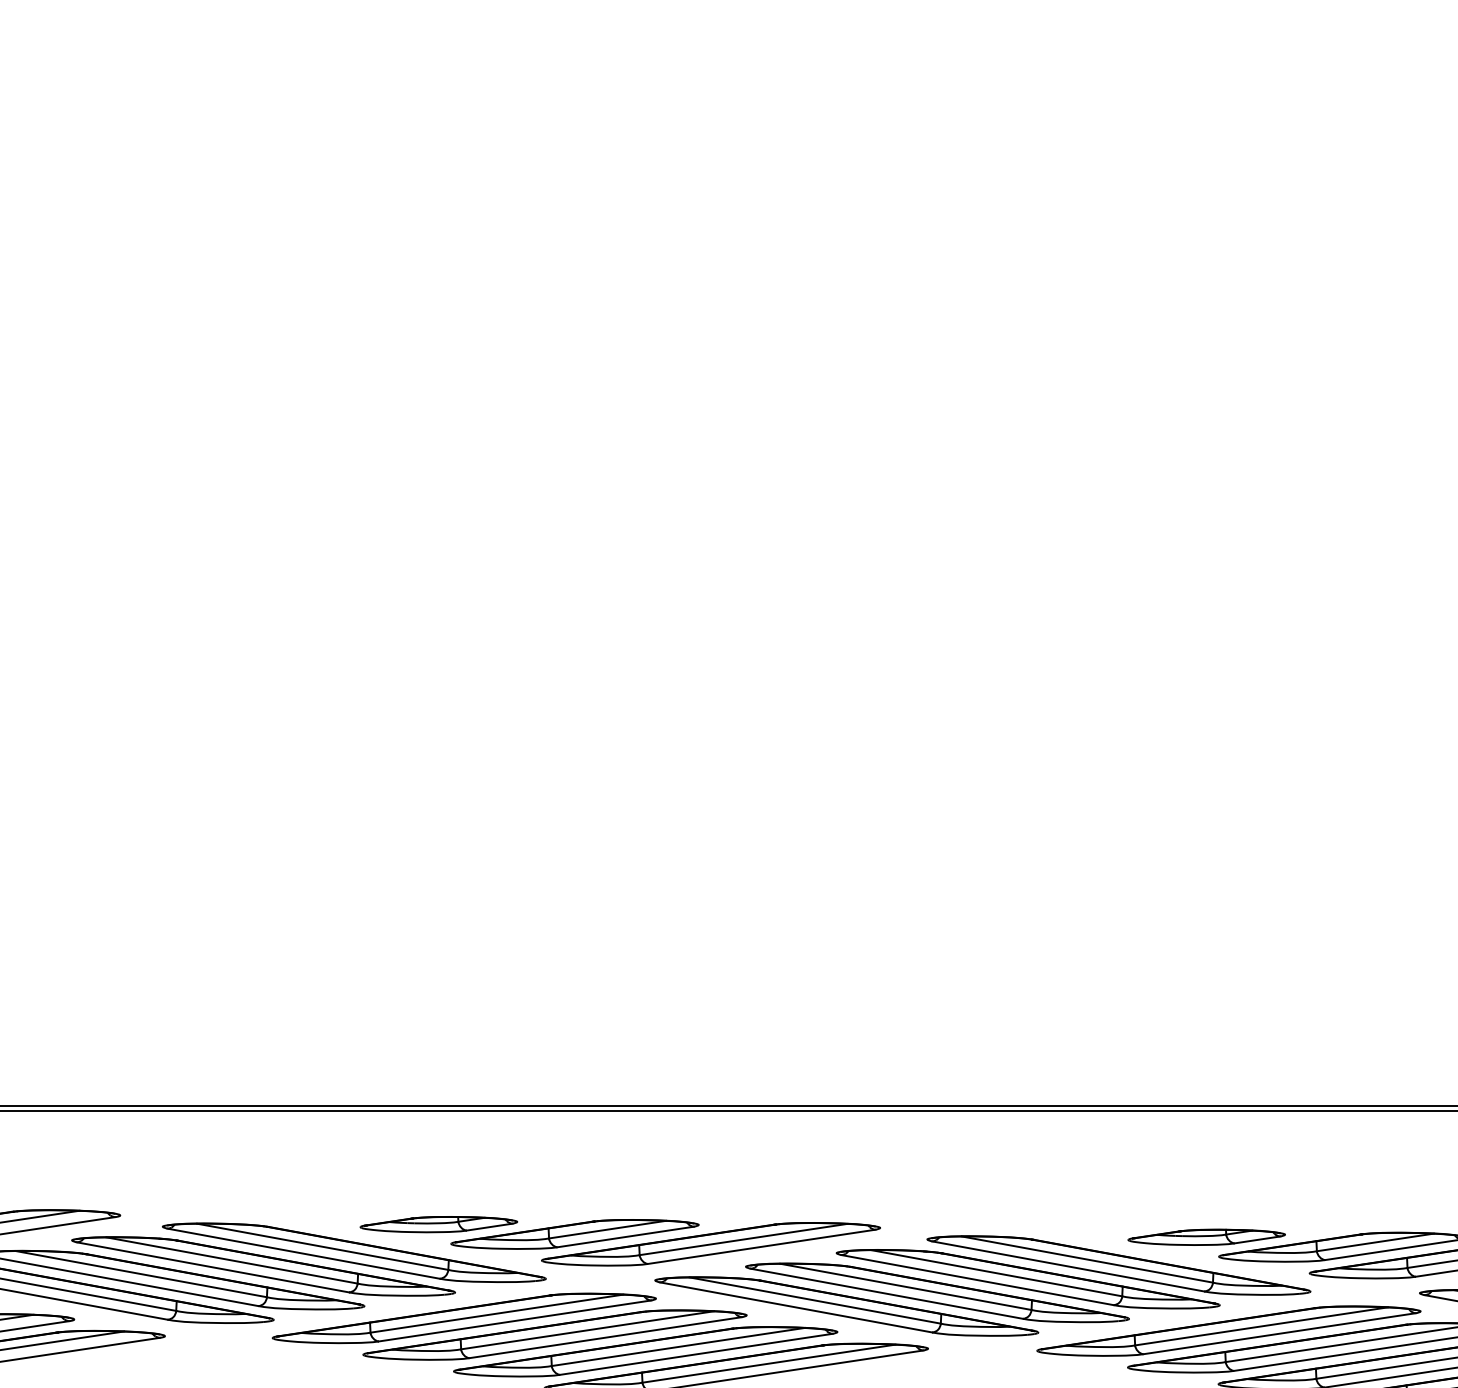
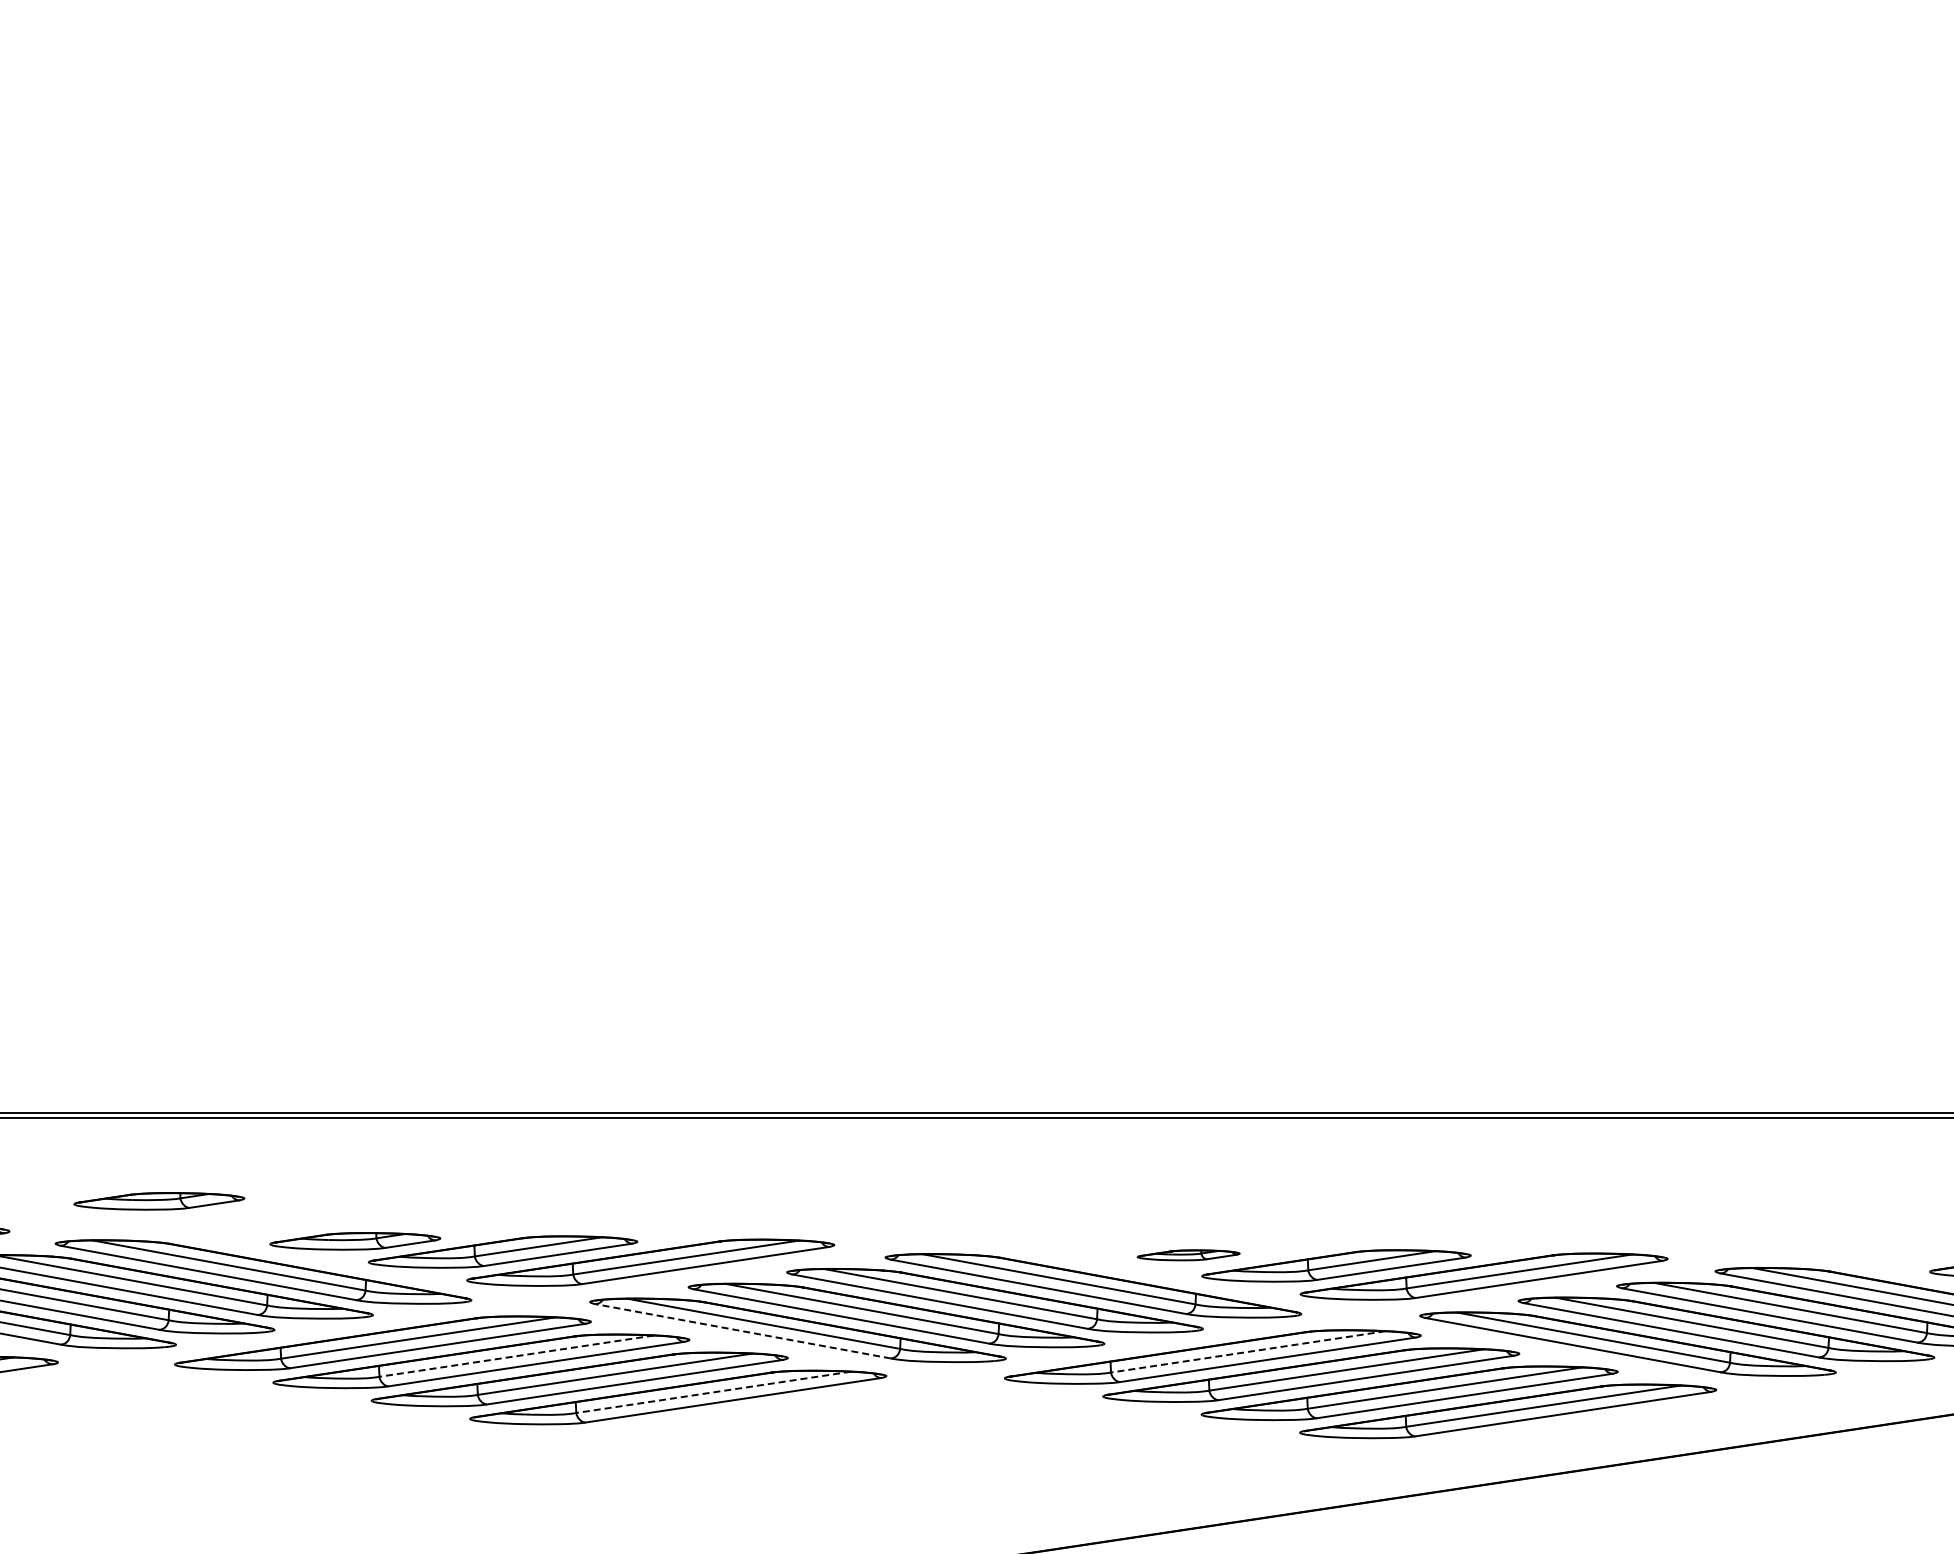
part: (258, 1187) -> (159, 1201), added
part: (1206, 1237) -> (1188, 1255), size x0.6
line: (795, 1307) -> (742, 1331), solid -> dashed
line: (1261, 1326) -> (1248, 1351), solid -> dashed
line: (587, 1330) -> (516, 1356), solid -> dashed
line: (768, 1363) -> (713, 1392), solid -> dashed

